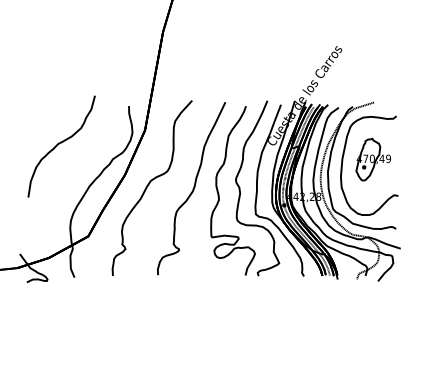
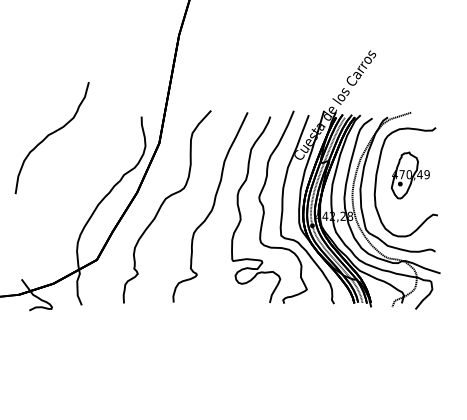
curve: (59, 144) -> (49, 135), moved

